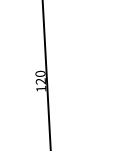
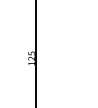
text: (40, 73) -> (31, 53), 120 -> 125

